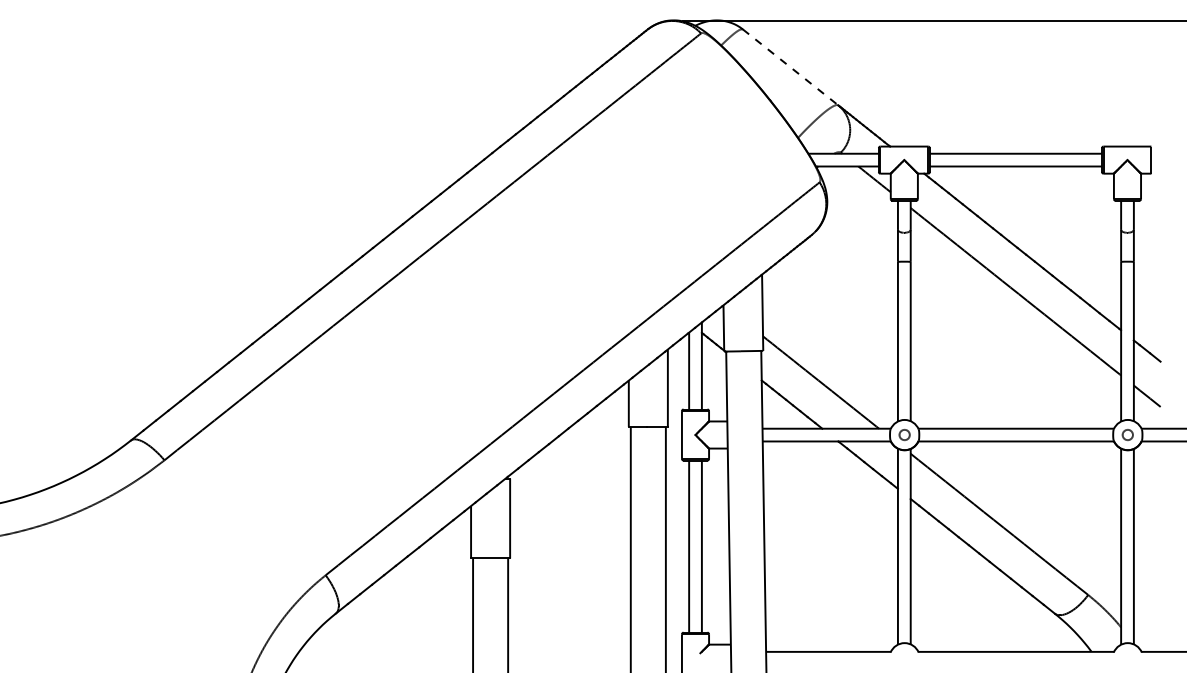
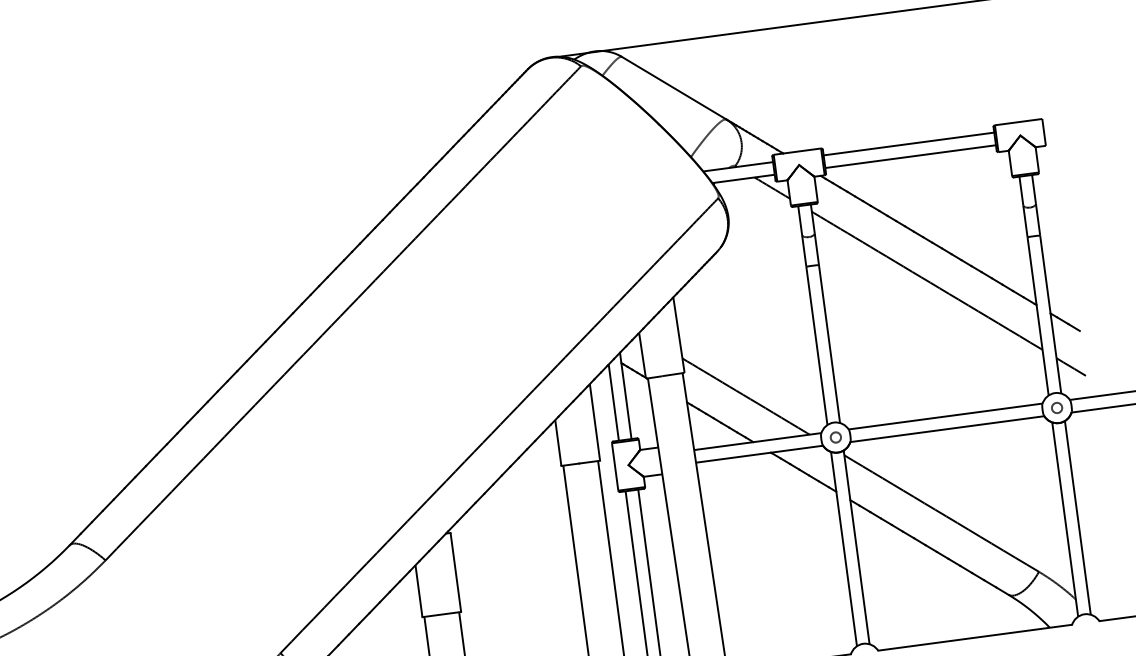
line: (791, 67) -> (675, 88), dashed -> solid

